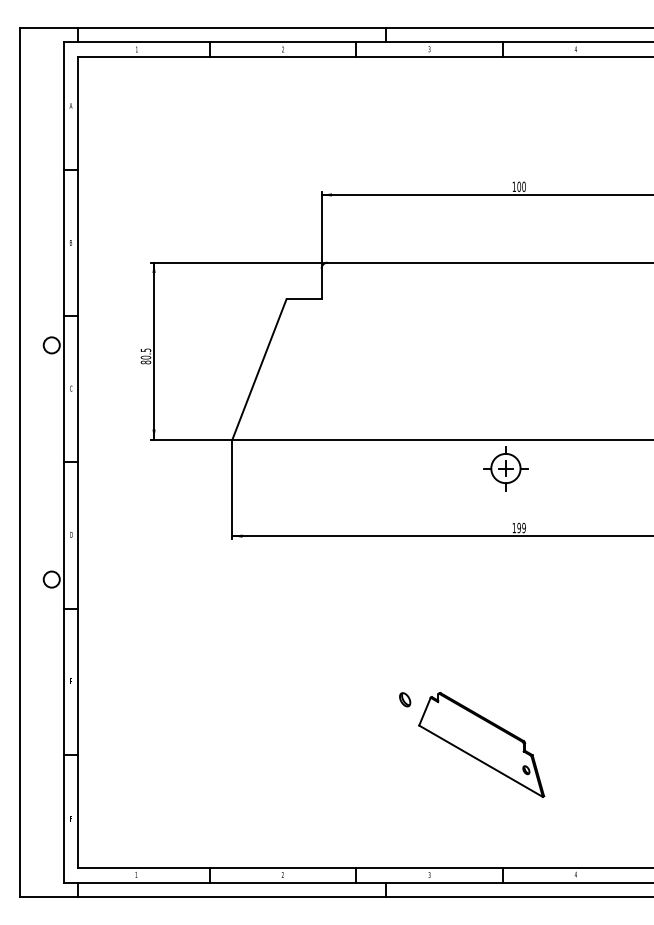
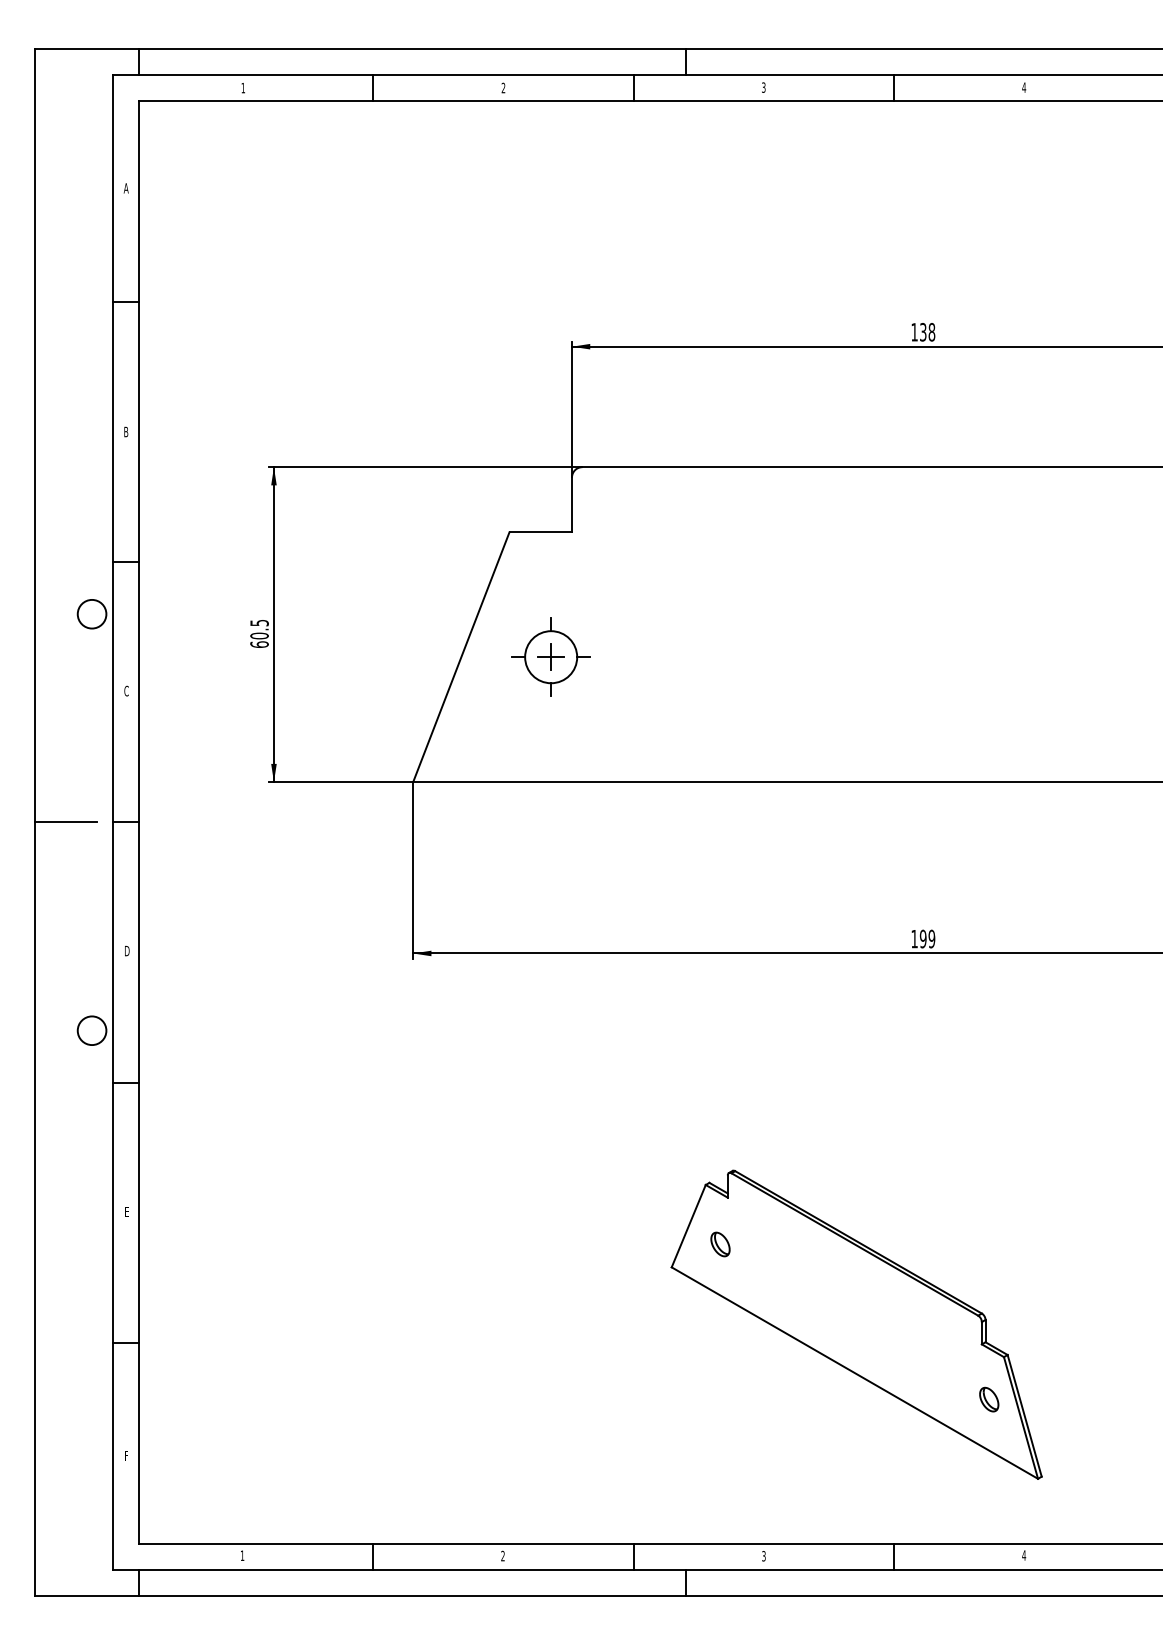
text: (521, 186) -> (927, 331), 100 -> 138
text: (145, 362) -> (258, 644), 80.5 -> 60.5
line: (36, 462) -> (64, 822), added
part: (505, 468) -> (550, 657), moved
part: (481, 744) -> (856, 1324), size x1.67

